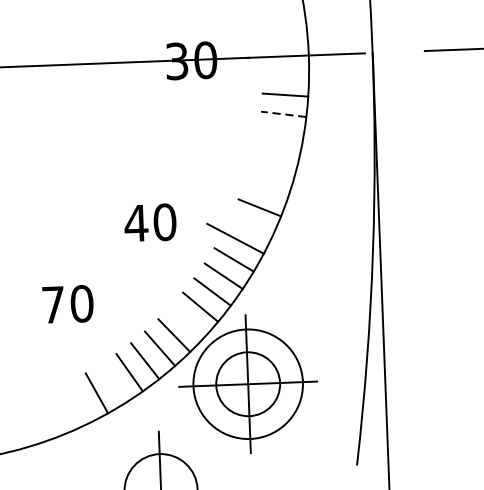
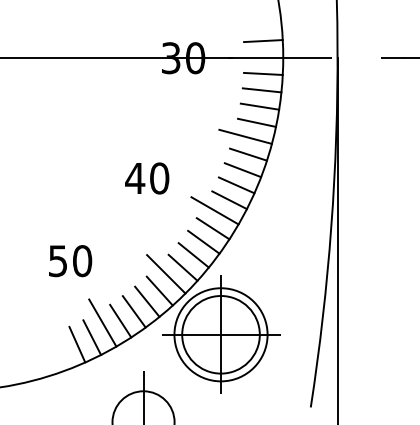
line: (284, 37) -> (263, 41), added
line: (286, 75) -> (263, 73), added
line: (283, 114) -> (259, 106), dashed -> solid
line: (280, 133) -> (256, 122), added
line: (268, 150) -> (245, 136), added
line: (272, 171) -> (248, 154), added
line: (266, 190) -> (242, 170), added
text: (150, 222) -> (147, 178), moved
line: (252, 225) -> (229, 200), added
text: (53, 305) -> (58, 261), 70 -> 50
line: (181, 315) -> (166, 274), added
line: (108, 375) -> (102, 322), added
circle: (247, 383) -> (220, 334), size x1.43
line: (79, 402) -> (77, 344), added

